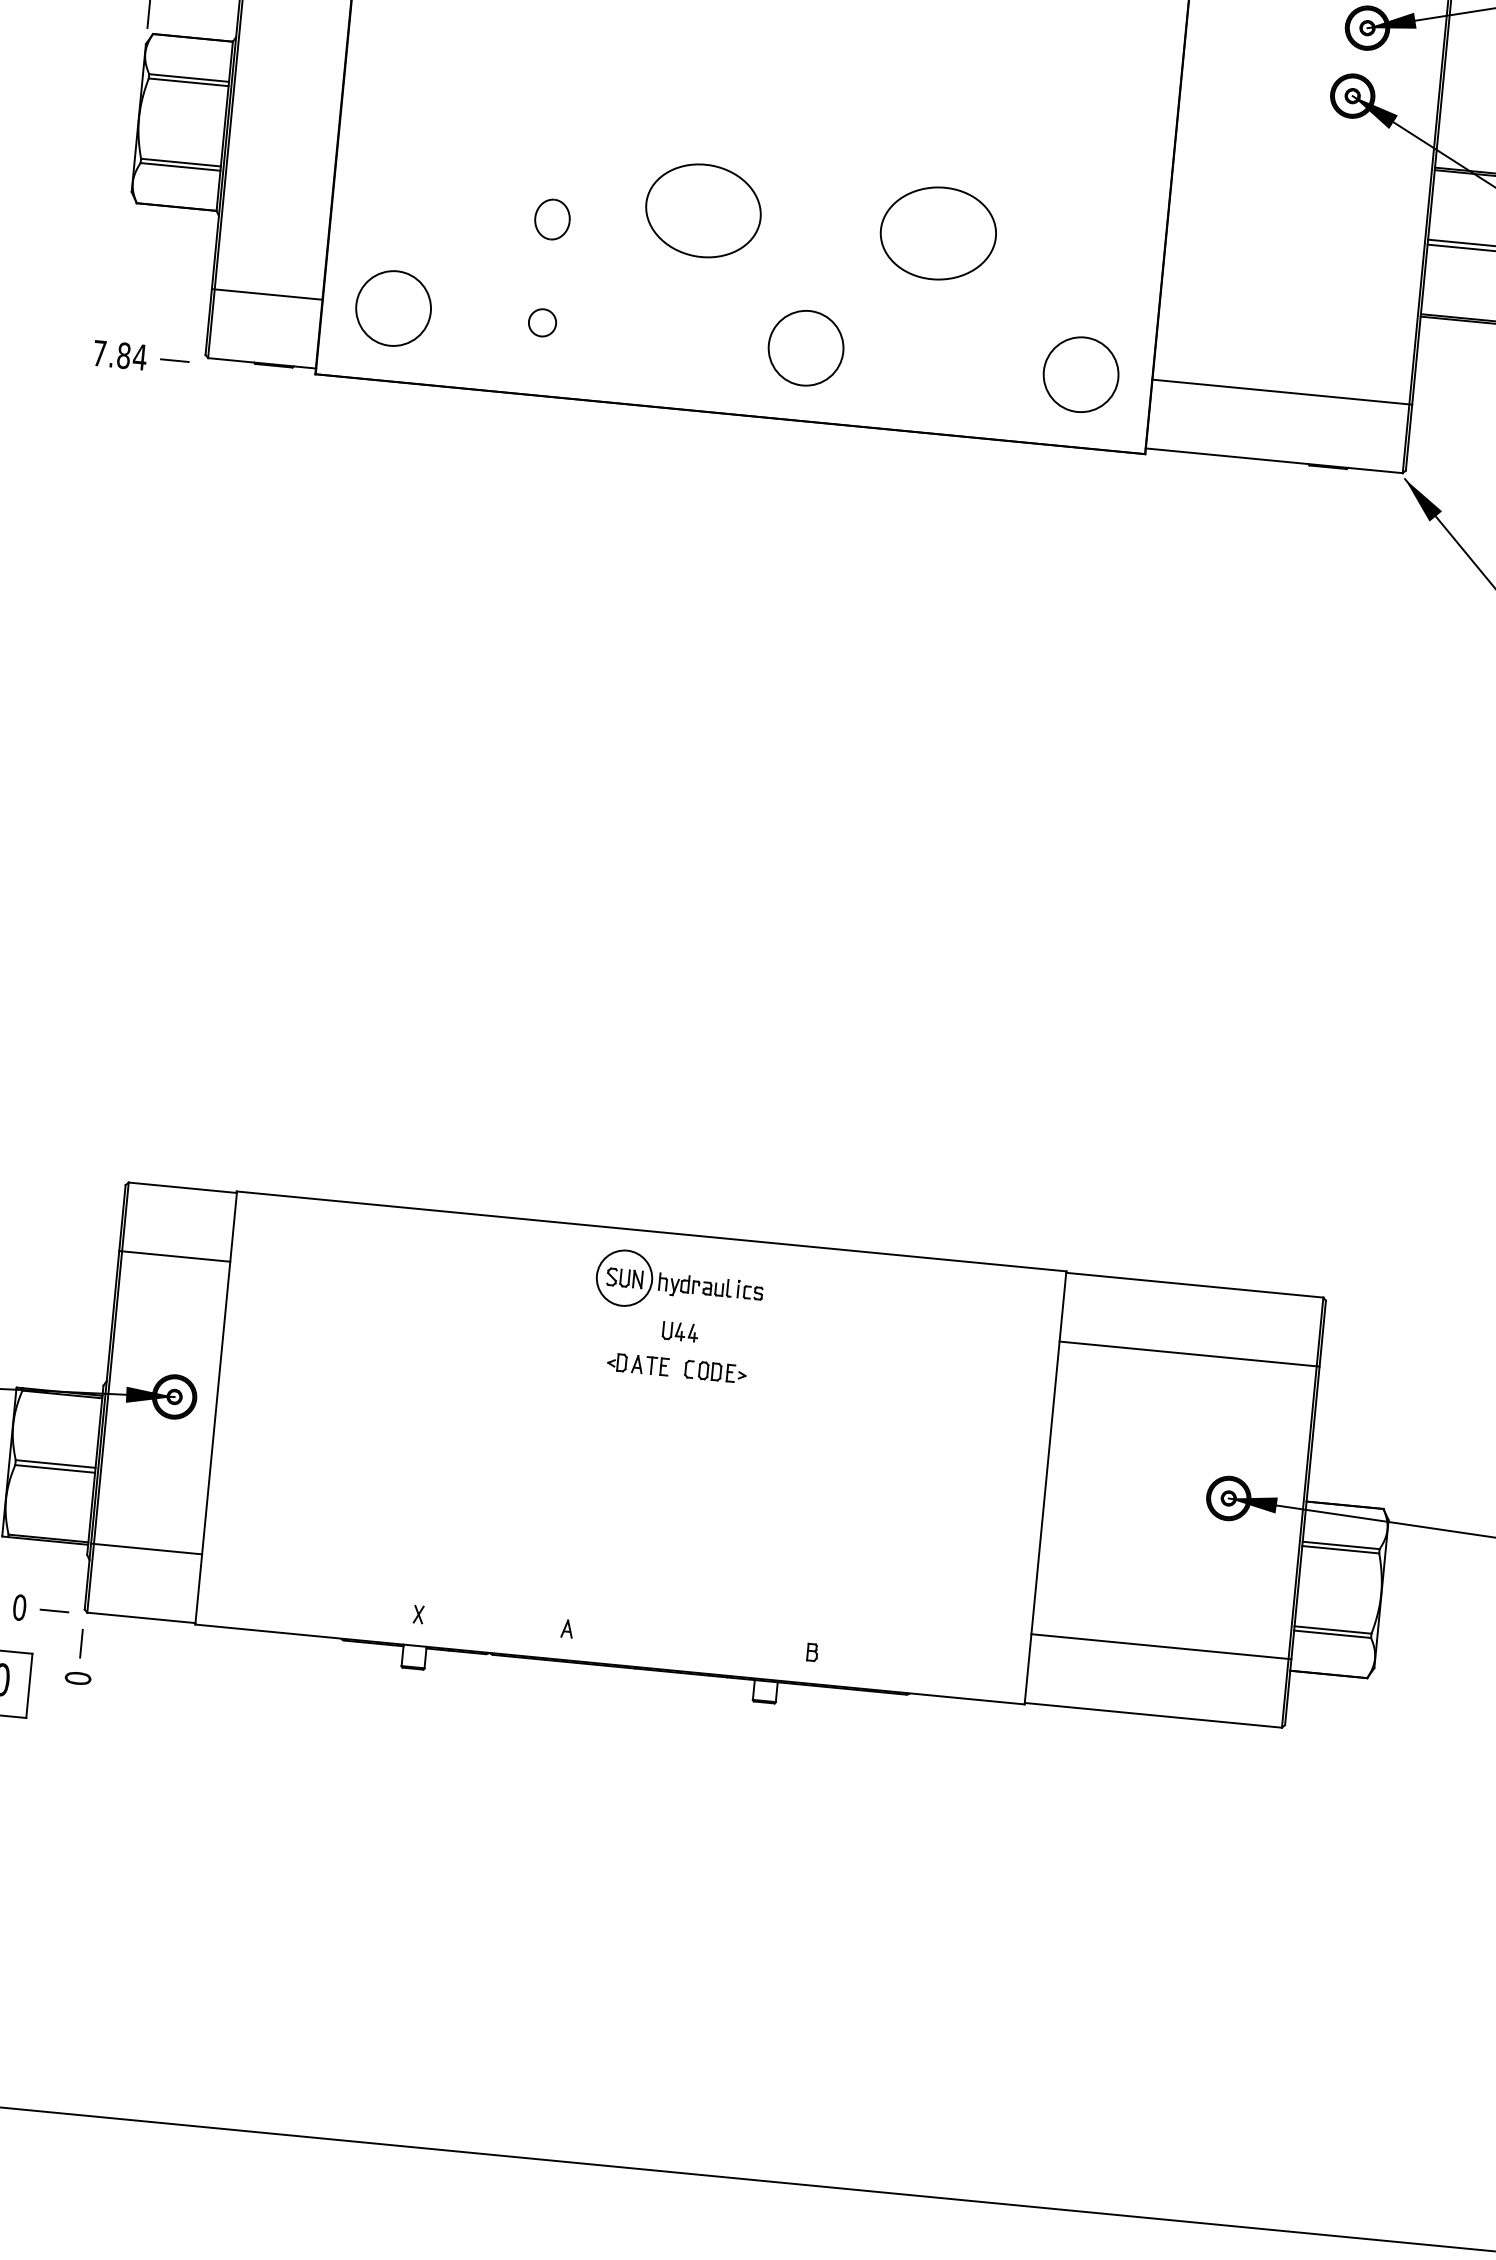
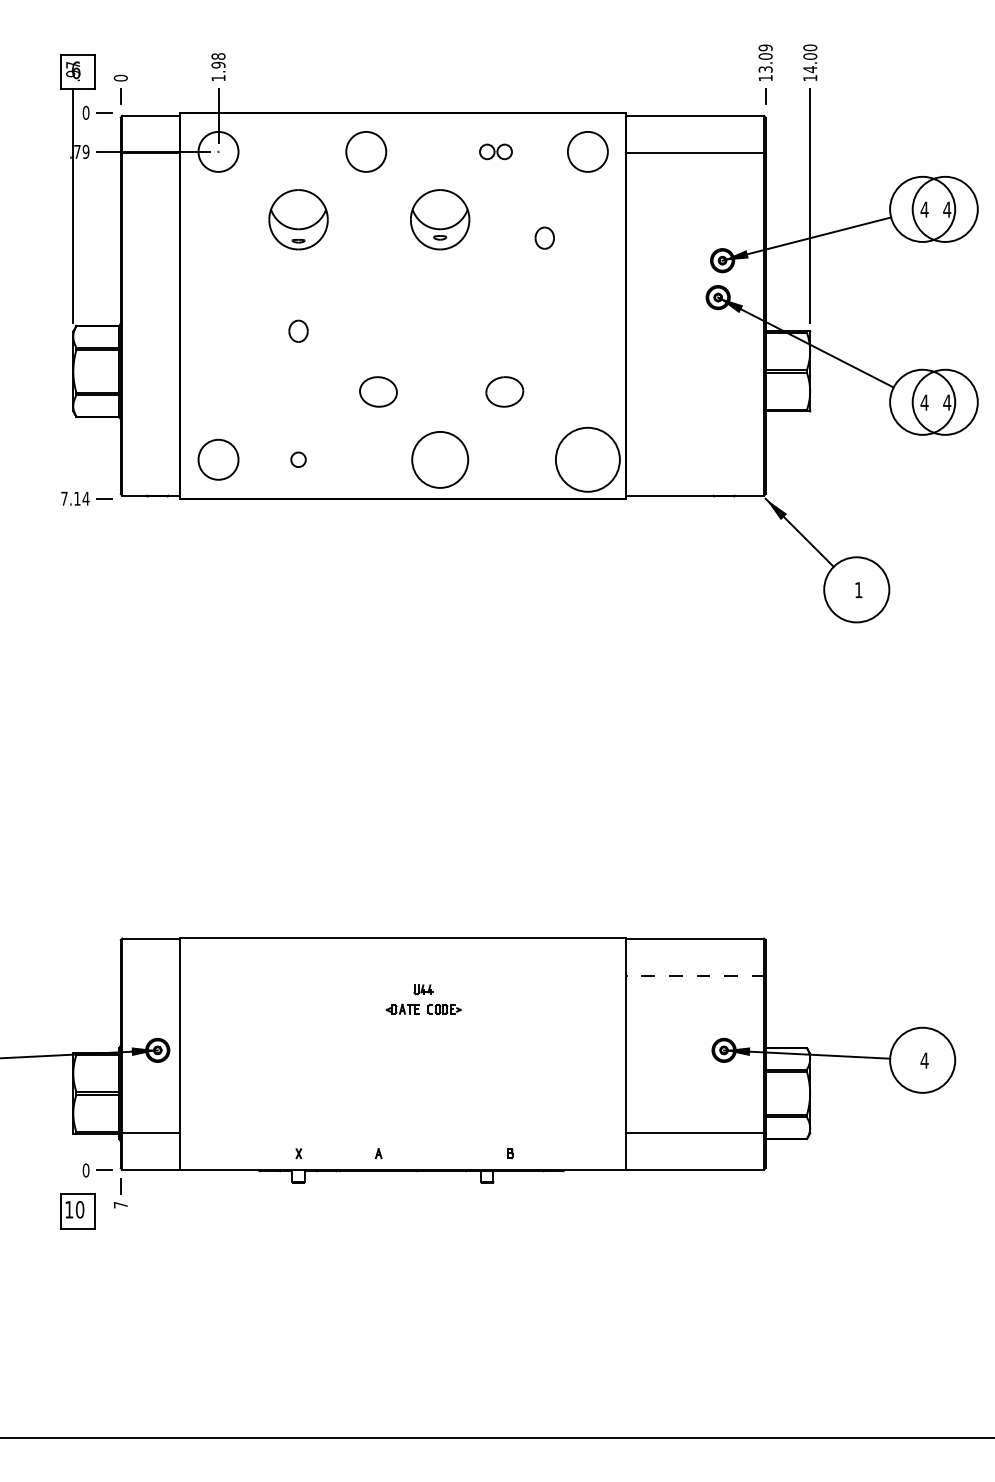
part: (703, 210) -> (378, 391), size x0.6
part: (552, 218) -> (298, 330), moved
part: (938, 232) -> (504, 391), size x0.6
line: (267, 293) -> (150, 458), removed
circle: (804, 347) -> (439, 459), size x1.4
text: (124, 355) -> (77, 498), 7.84 -> 7.14
circle: (1080, 374) -> (587, 459), size x1.6
line: (1281, 391) -> (695, 458), removed
line: (174, 1256) -> (150, 975), removed
part: (679, 1282) -> (420, 963), removed
line: (1188, 1353) -> (695, 975), solid -> dashed
text: (77, 1677) -> (120, 1204), 0 -> 7

